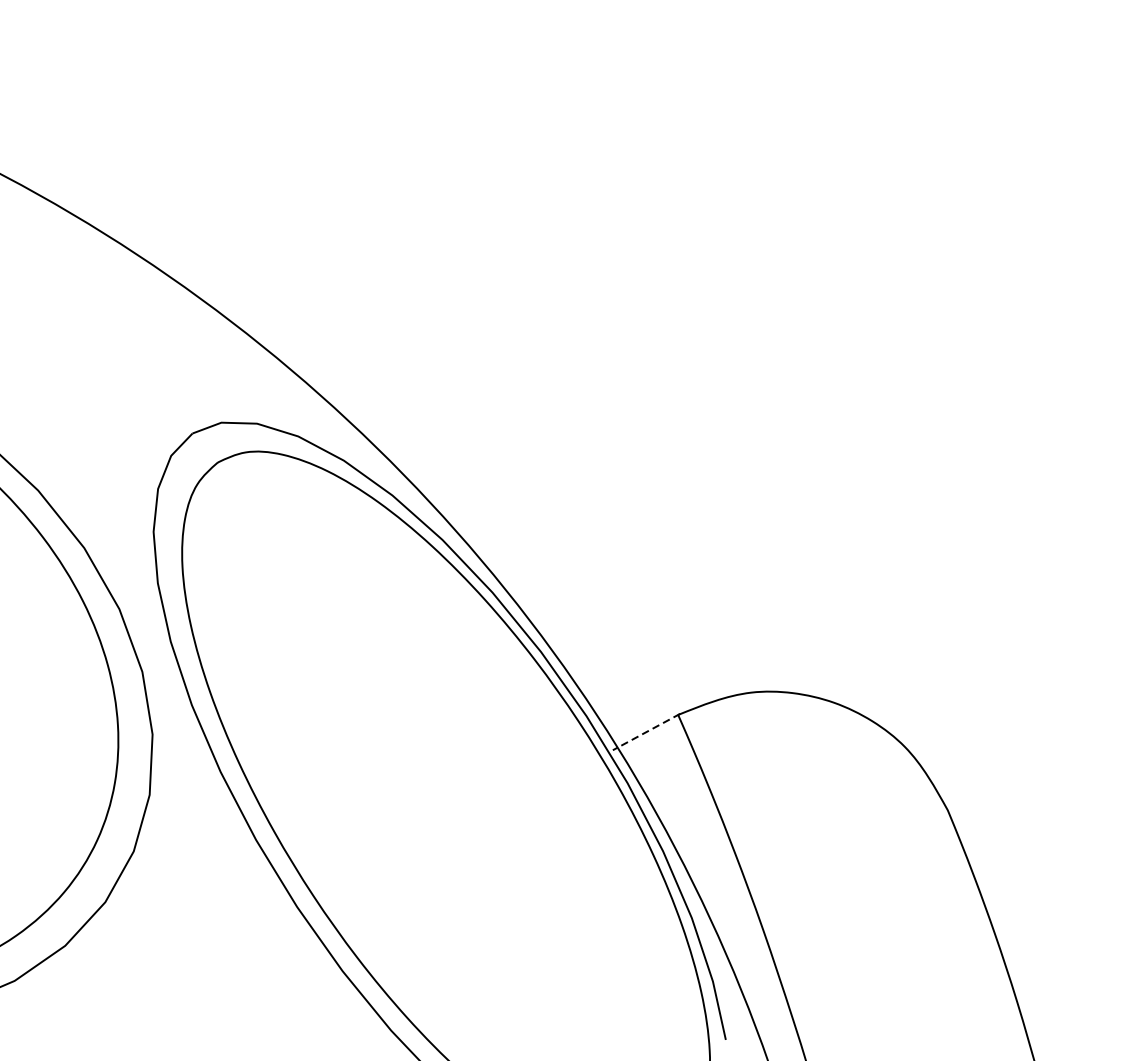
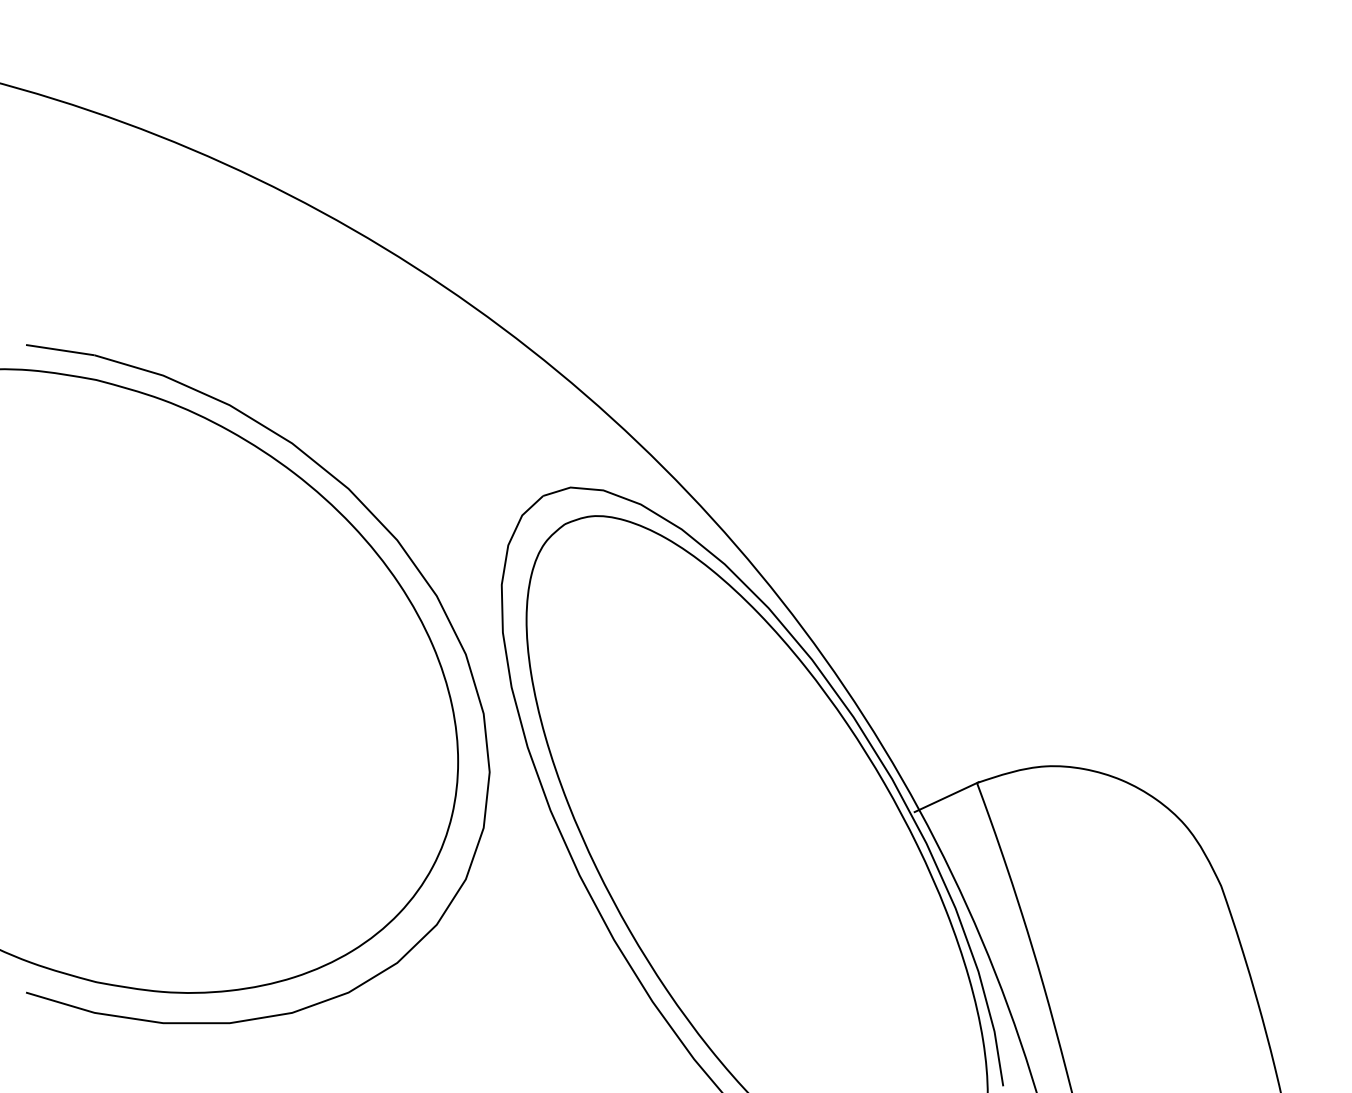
line: (646, 732) -> (946, 797), dashed -> solid

